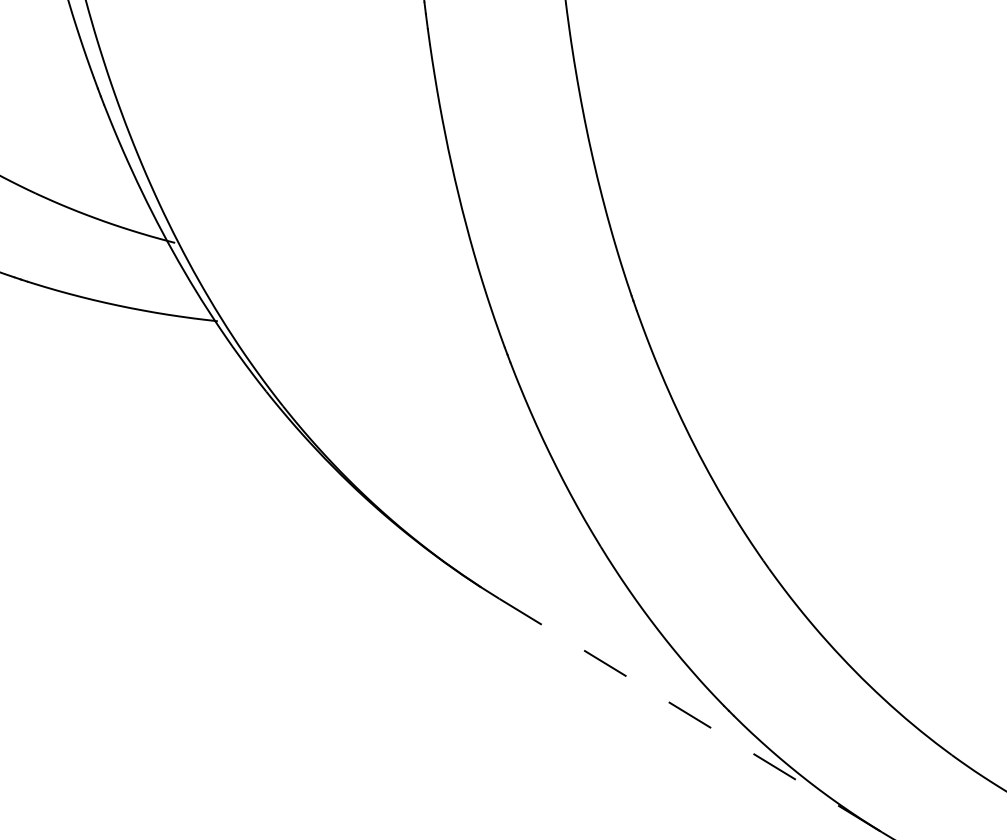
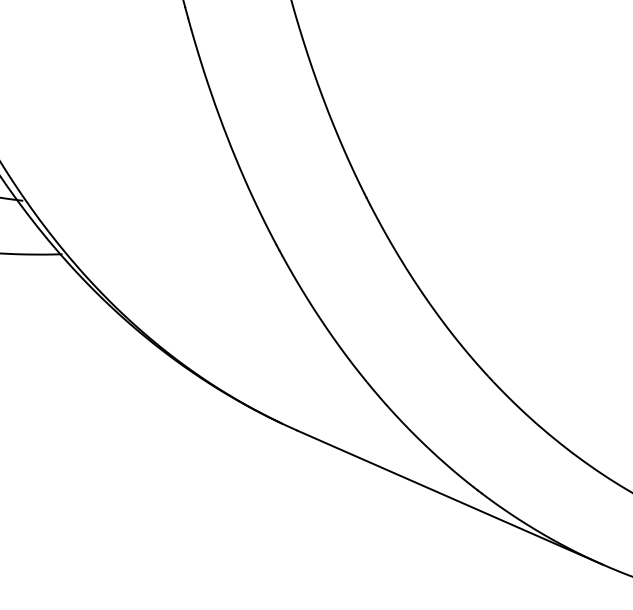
line: (691, 715) -> (450, 497), dashed -> solid

